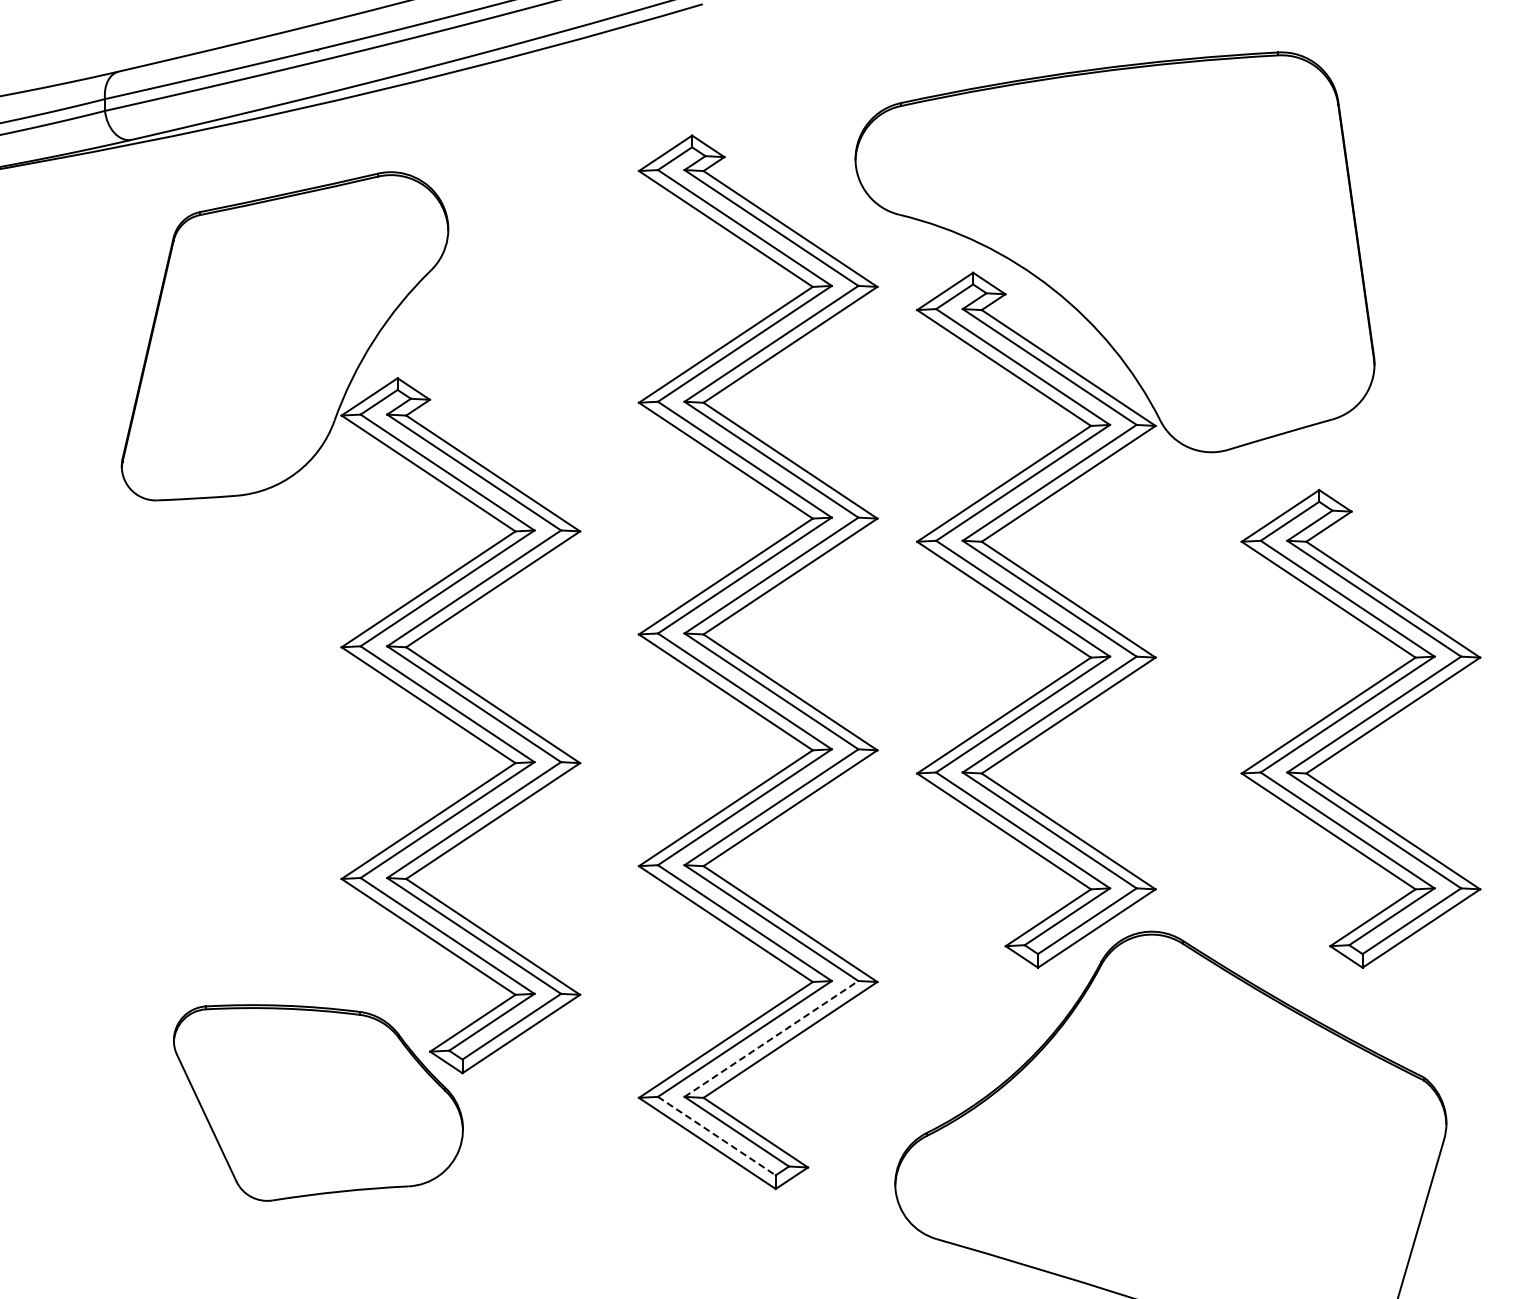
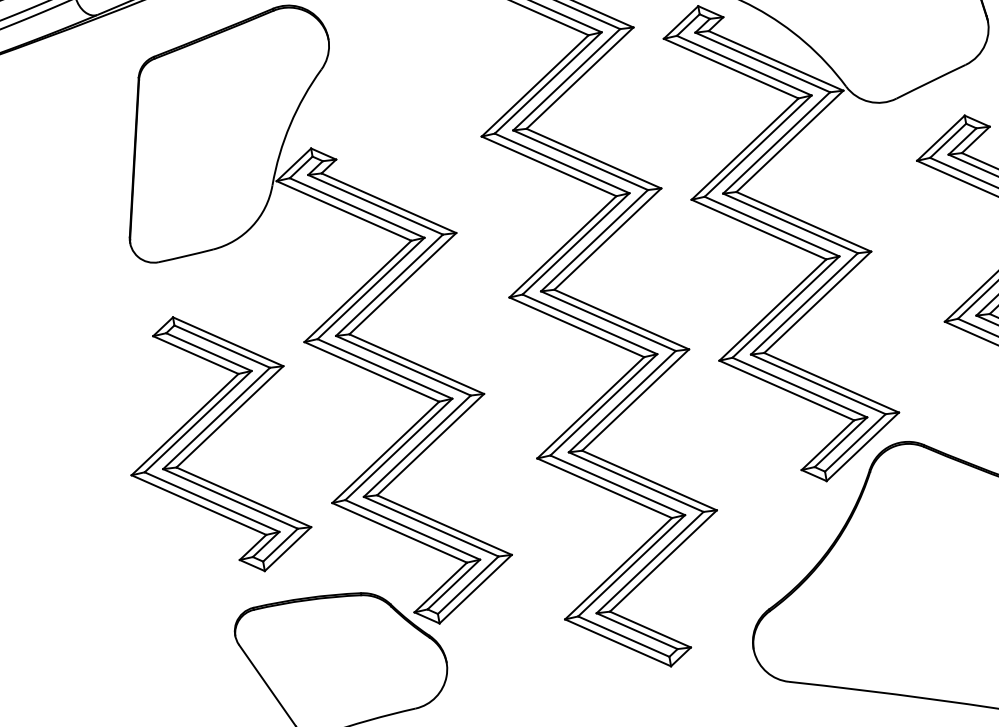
part: (181, 760) -> (206, 439), added
line: (771, 1038) -> (650, 562), dashed -> solid
line: (716, 1136) -> (623, 636), dashed -> solid

